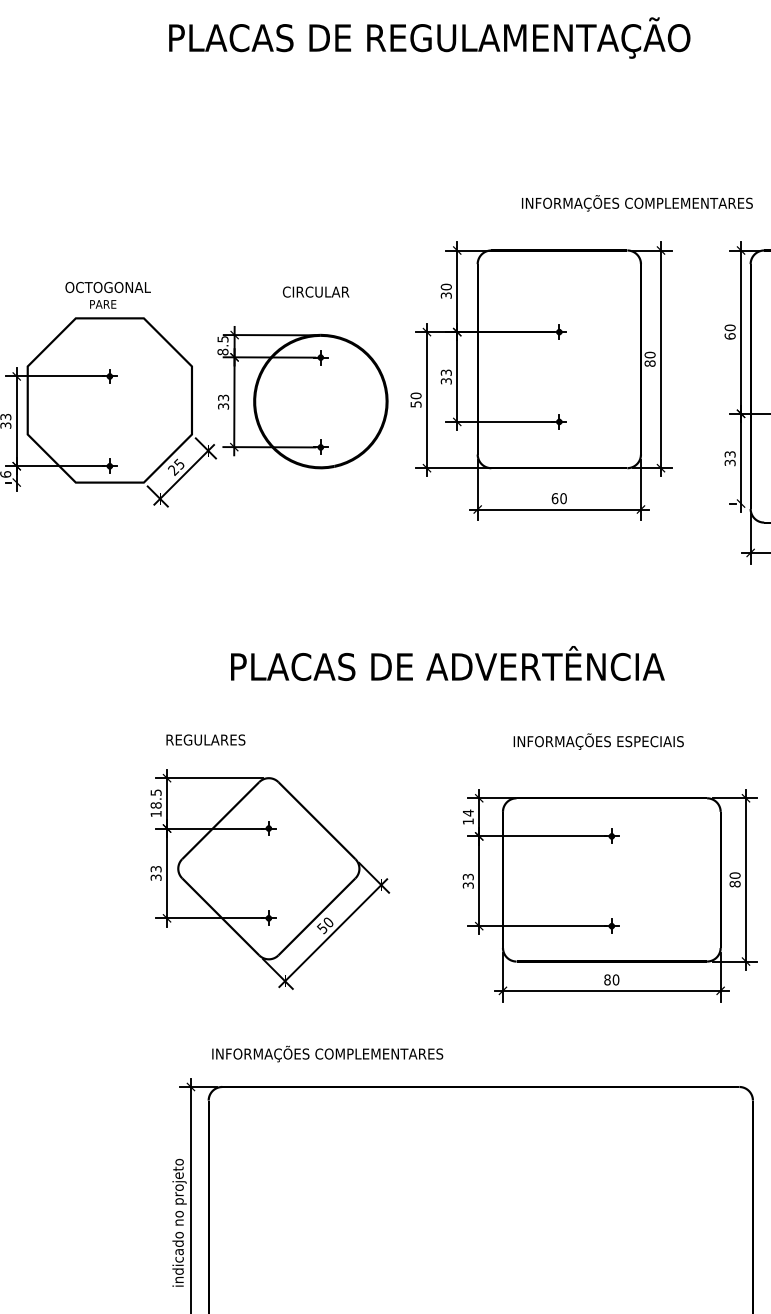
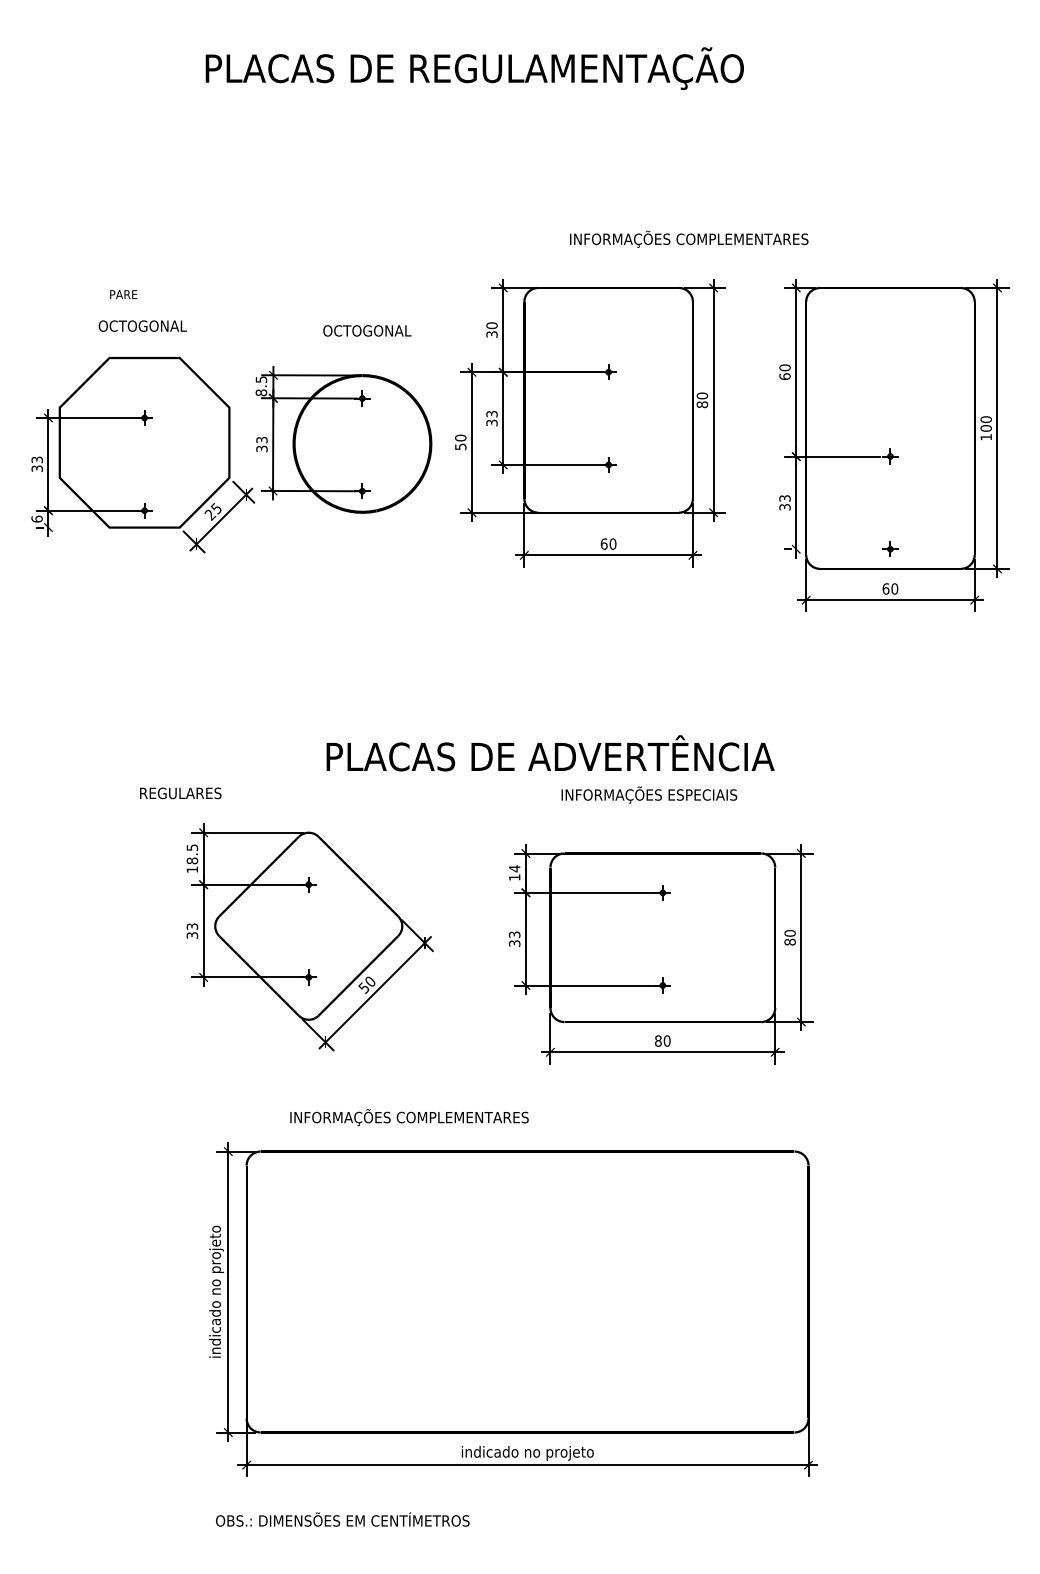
text: (328, 291) -> (370, 330), CIRCULAR -> OCTOGONAL
text: (102, 304) -> (123, 294), moved
text: (447, 663) -> (550, 753), moved
text: (205, 740) -> (180, 793), moved
text: (327, 1053) -> (409, 1117), moved

